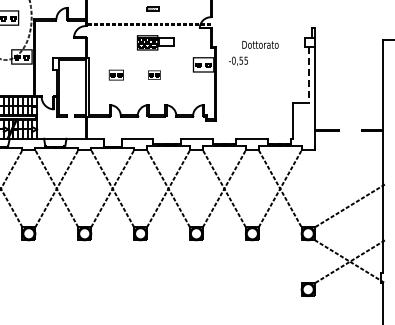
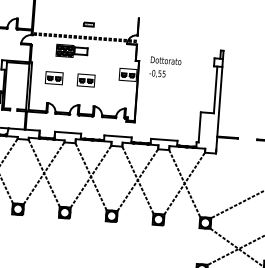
part: (155, 42) -> (71, 51), moved
text: (260, 44) -> (166, 60), moved
part: (116, 74) -> (54, 77), size x1.43
part: (154, 74) -> (86, 79), size x1.67
line: (308, 75) -> (215, 90), dashed -> solid

